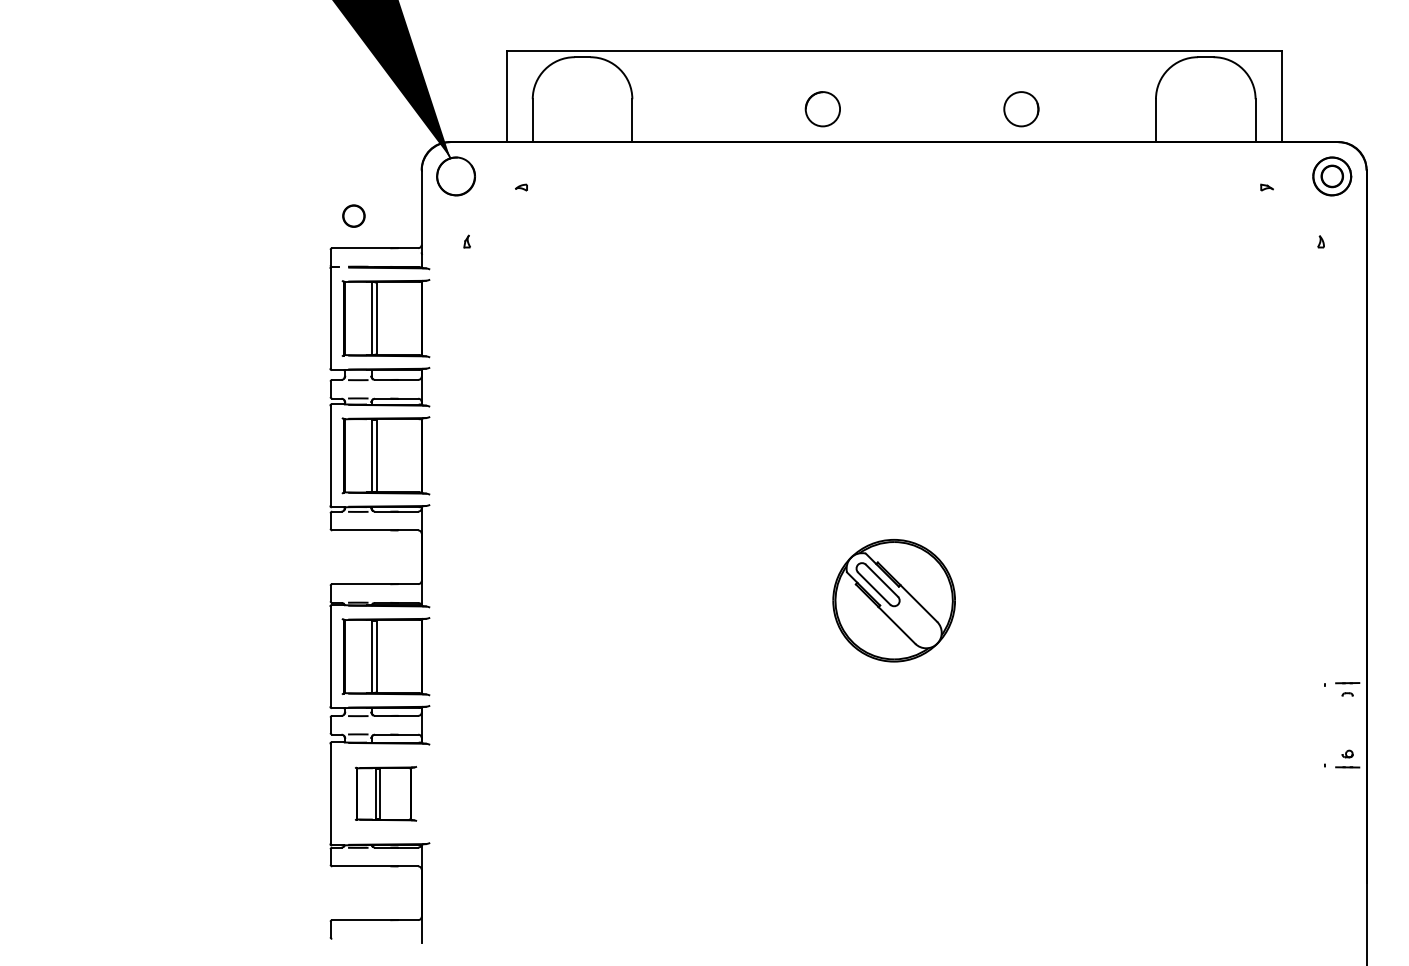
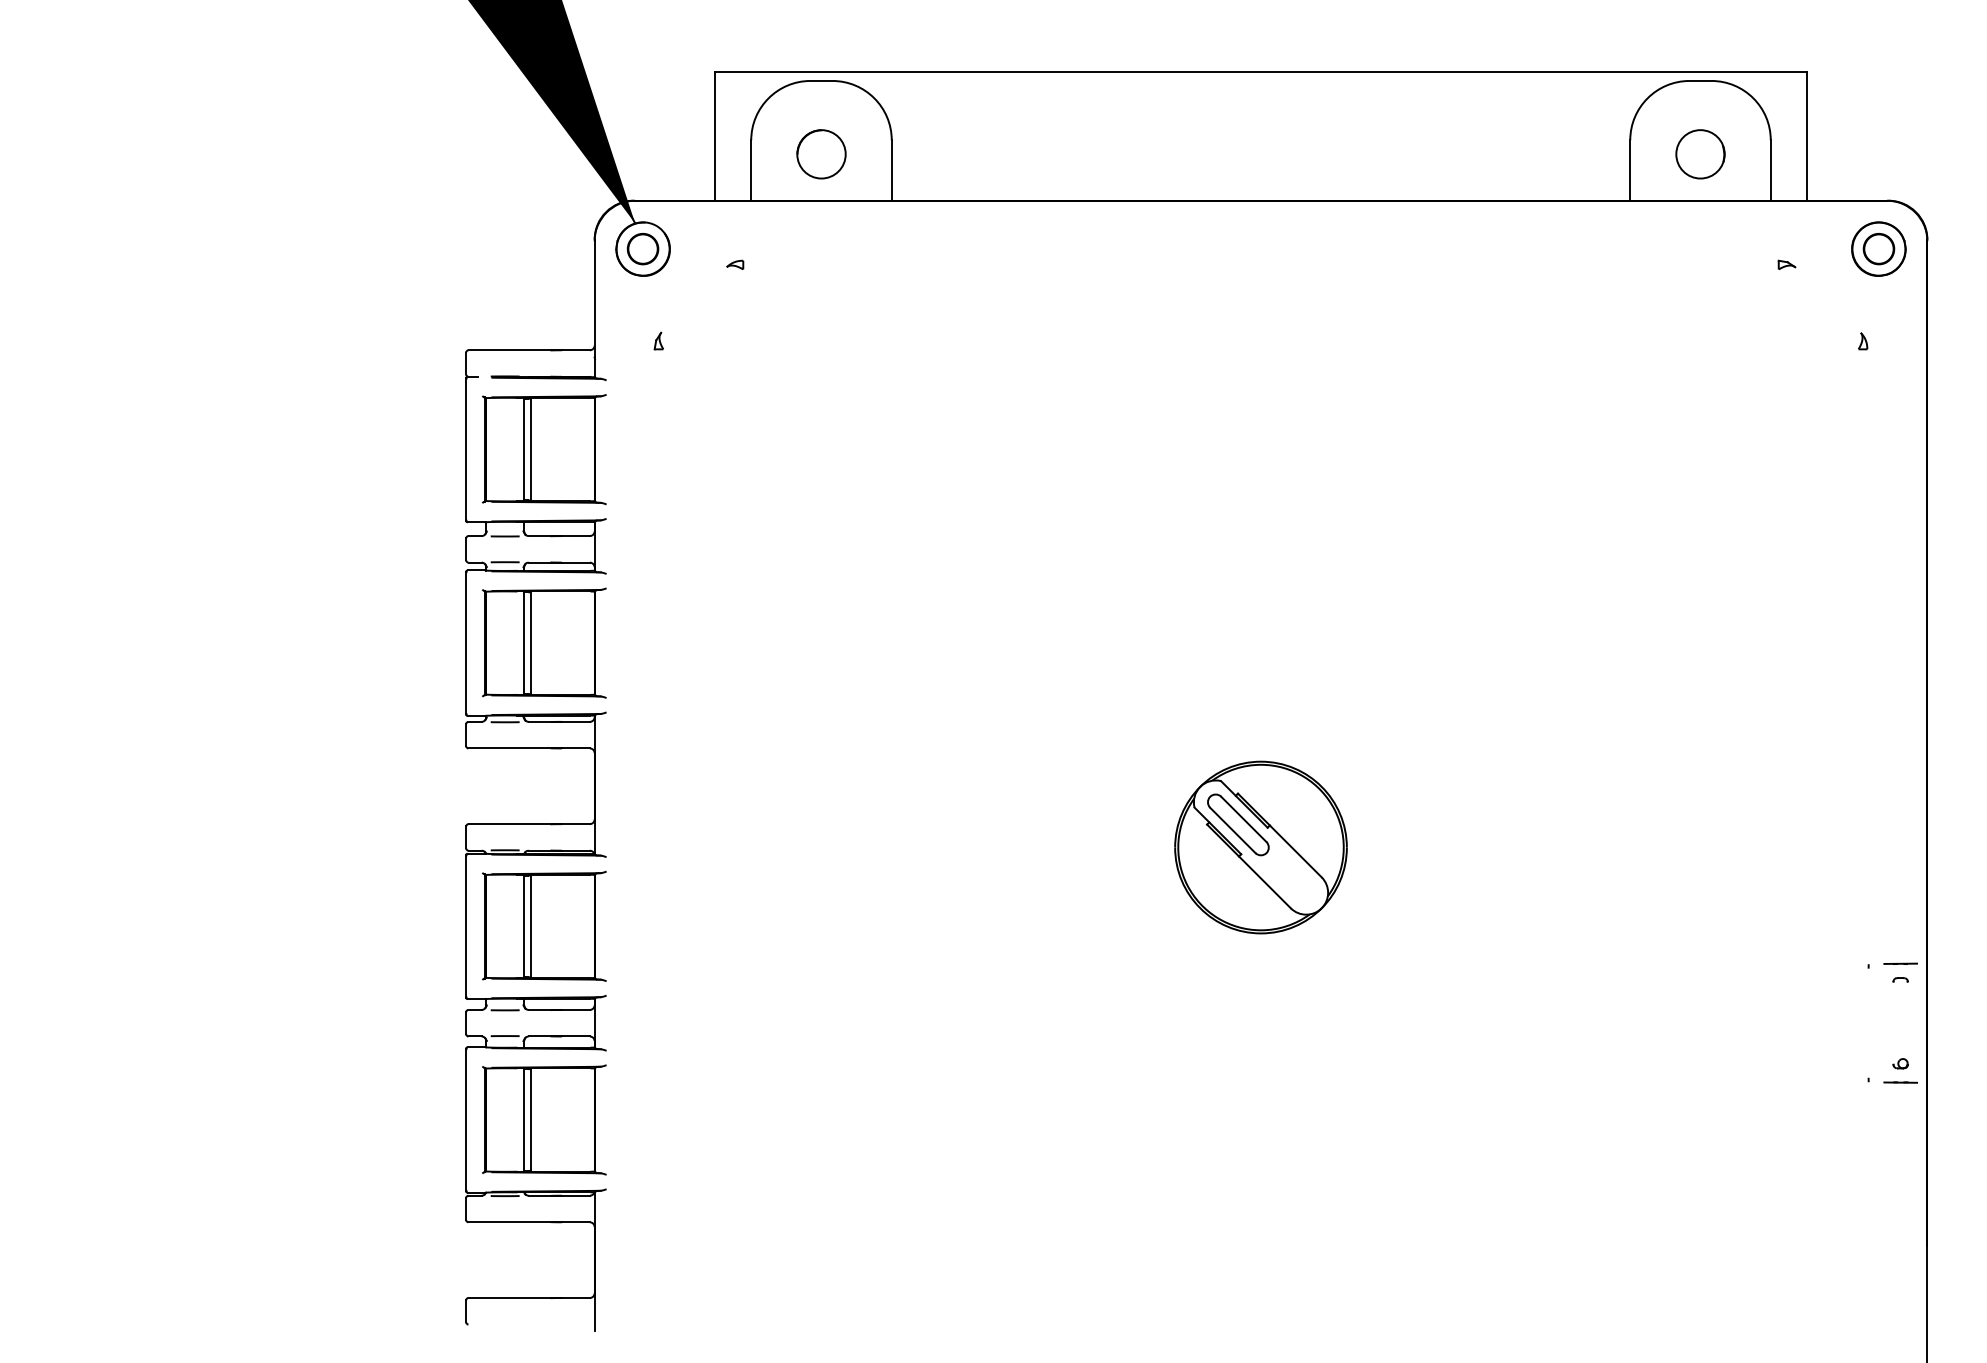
circle: (822, 109) -> (821, 154), moved
circle: (1021, 109) -> (1700, 154), moved
part: (353, 216) -> (642, 249), moved
part: (386, 793) -> (544, 1119), size x1.43

